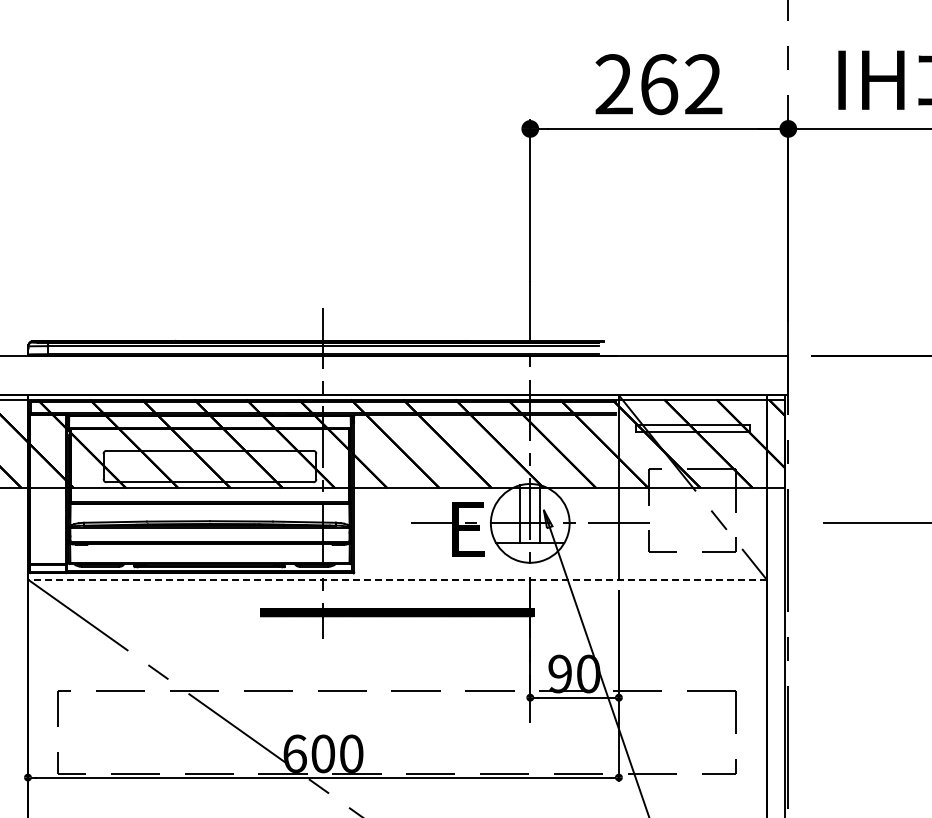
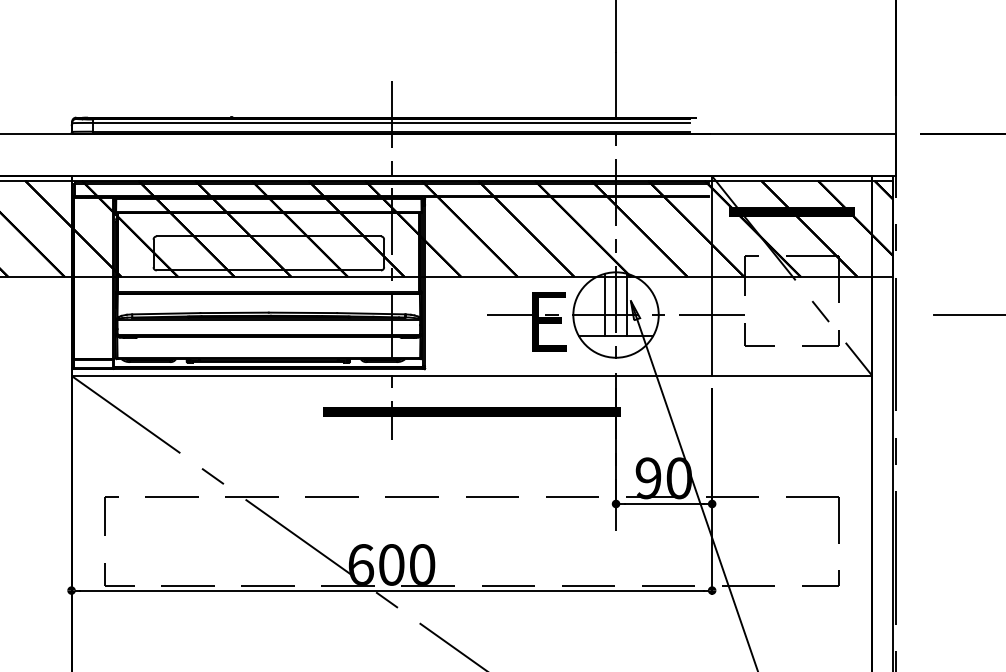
hatch: (692, 428) -> (791, 212), added
line: (396, 579) -> (471, 375), dashed -> solid

